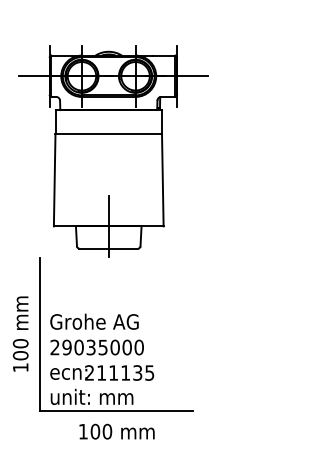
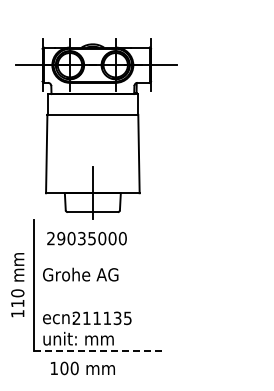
text: (96, 347) -> (86, 238), moved
text: (20, 355) -> (17, 303), 100 -> 110
line: (117, 411) -> (100, 351), solid -> dashed
text: (116, 431) -> (82, 368), moved

